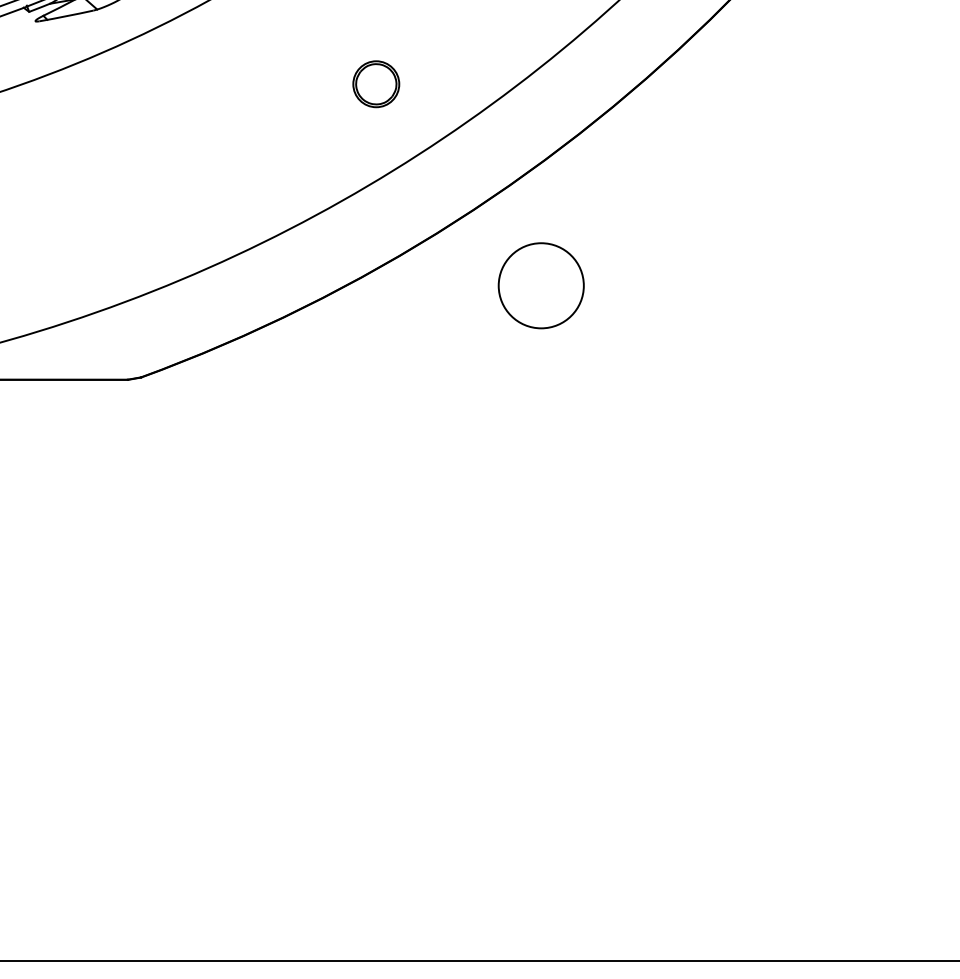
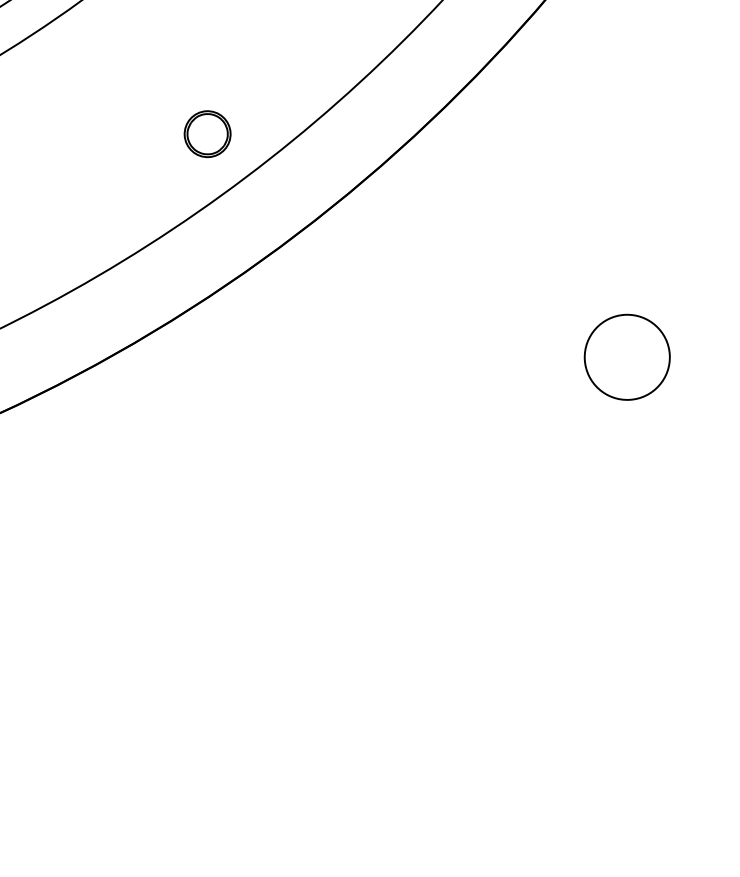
part: (376, 84) -> (207, 134), moved
circle: (540, 285) -> (626, 357), moved

